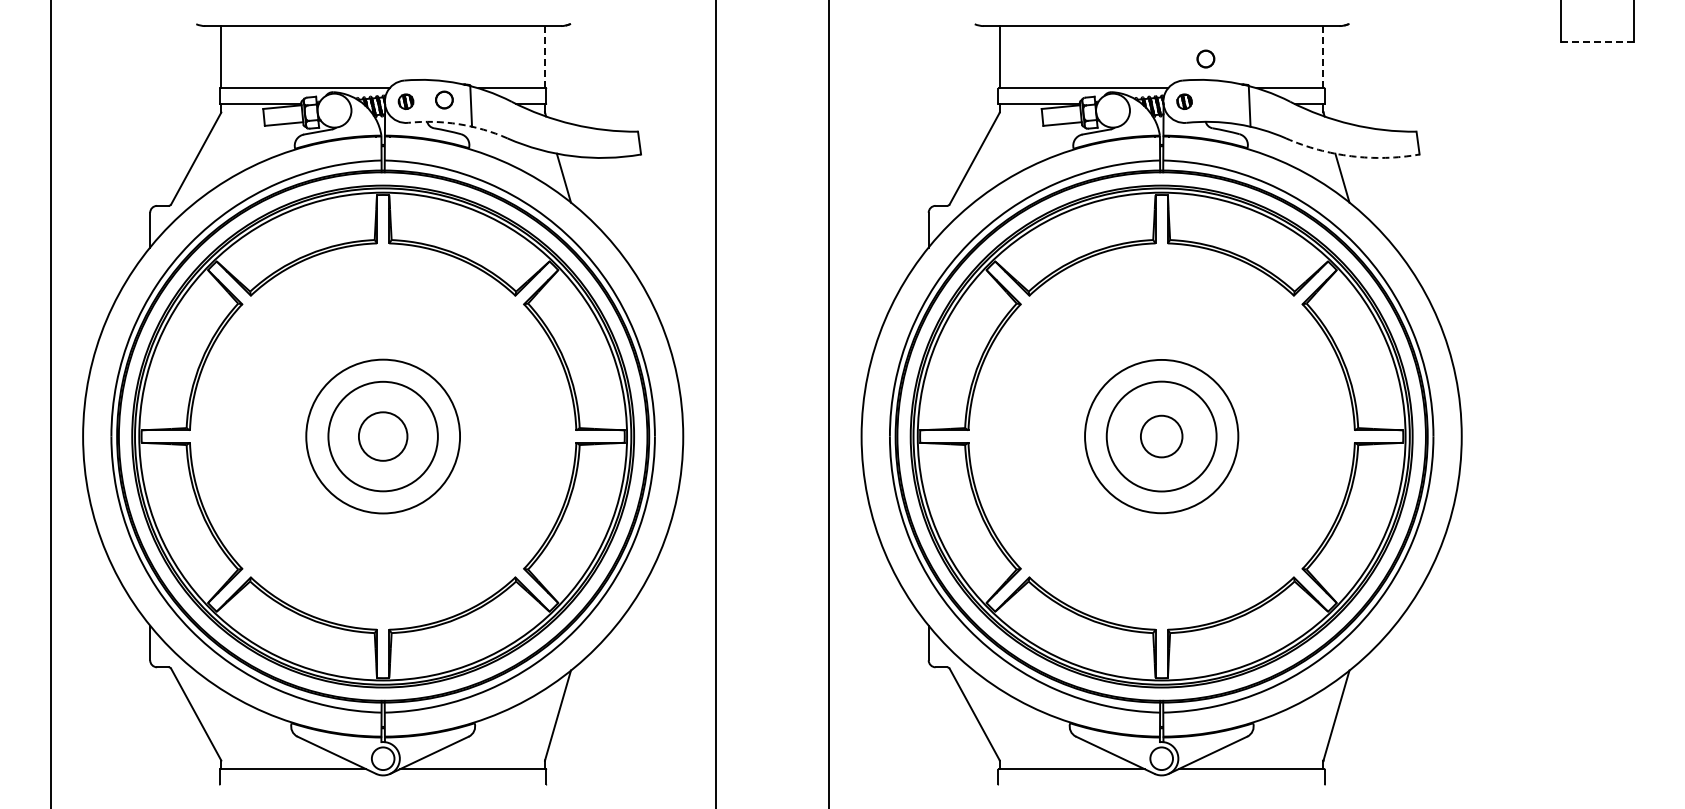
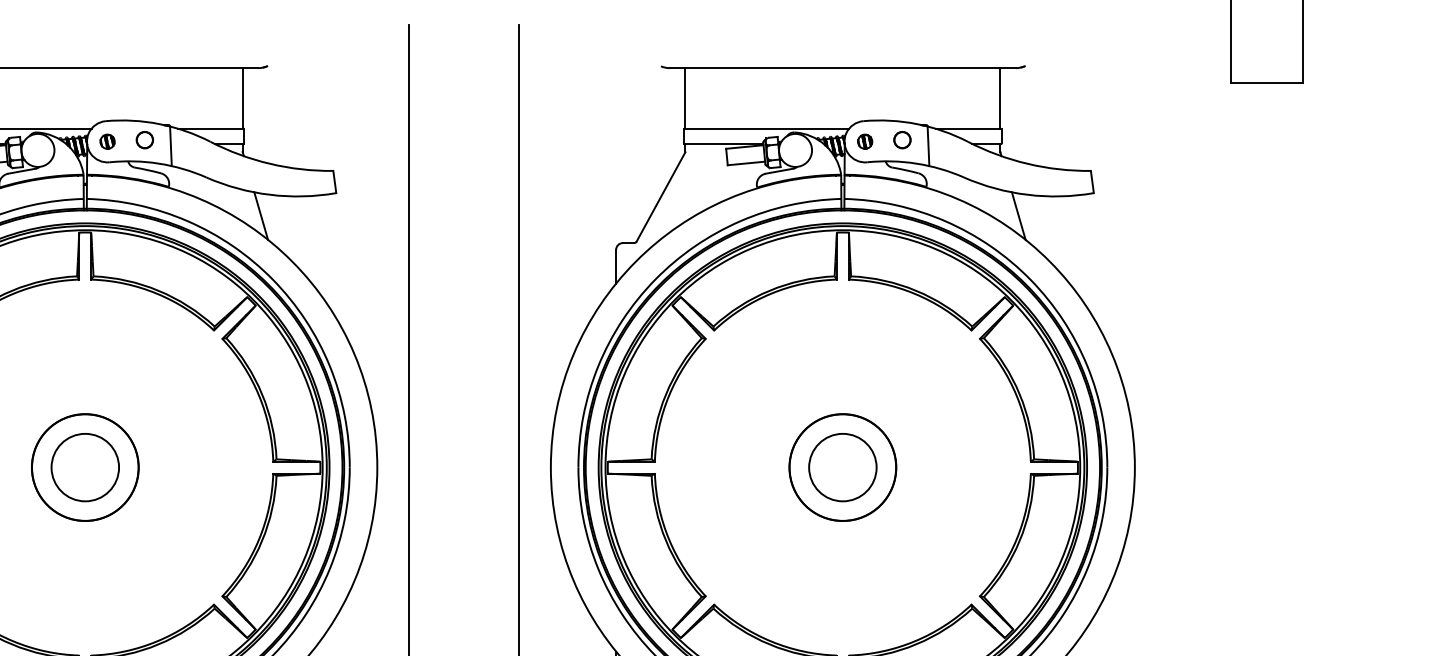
line: (1597, 41) -> (1266, 83), dashed -> solid
line: (544, 57) -> (242, 98), dashed -> solid
line: (1323, 57) -> (1000, 98), dashed -> solid
part: (1205, 58) -> (902, 139), moved
arc: (458, 124) -> (158, 163), dashed -> solid
arc: (1351, 156) -> (1027, 195), dashed -> solid
circle: (382, 436) -> (84, 467), size x1.43
circle: (383, 436) -> (85, 467), size x0.71
circle: (1161, 436) -> (842, 467), size x0.71
circle: (1161, 436) -> (842, 467), size x1.67

